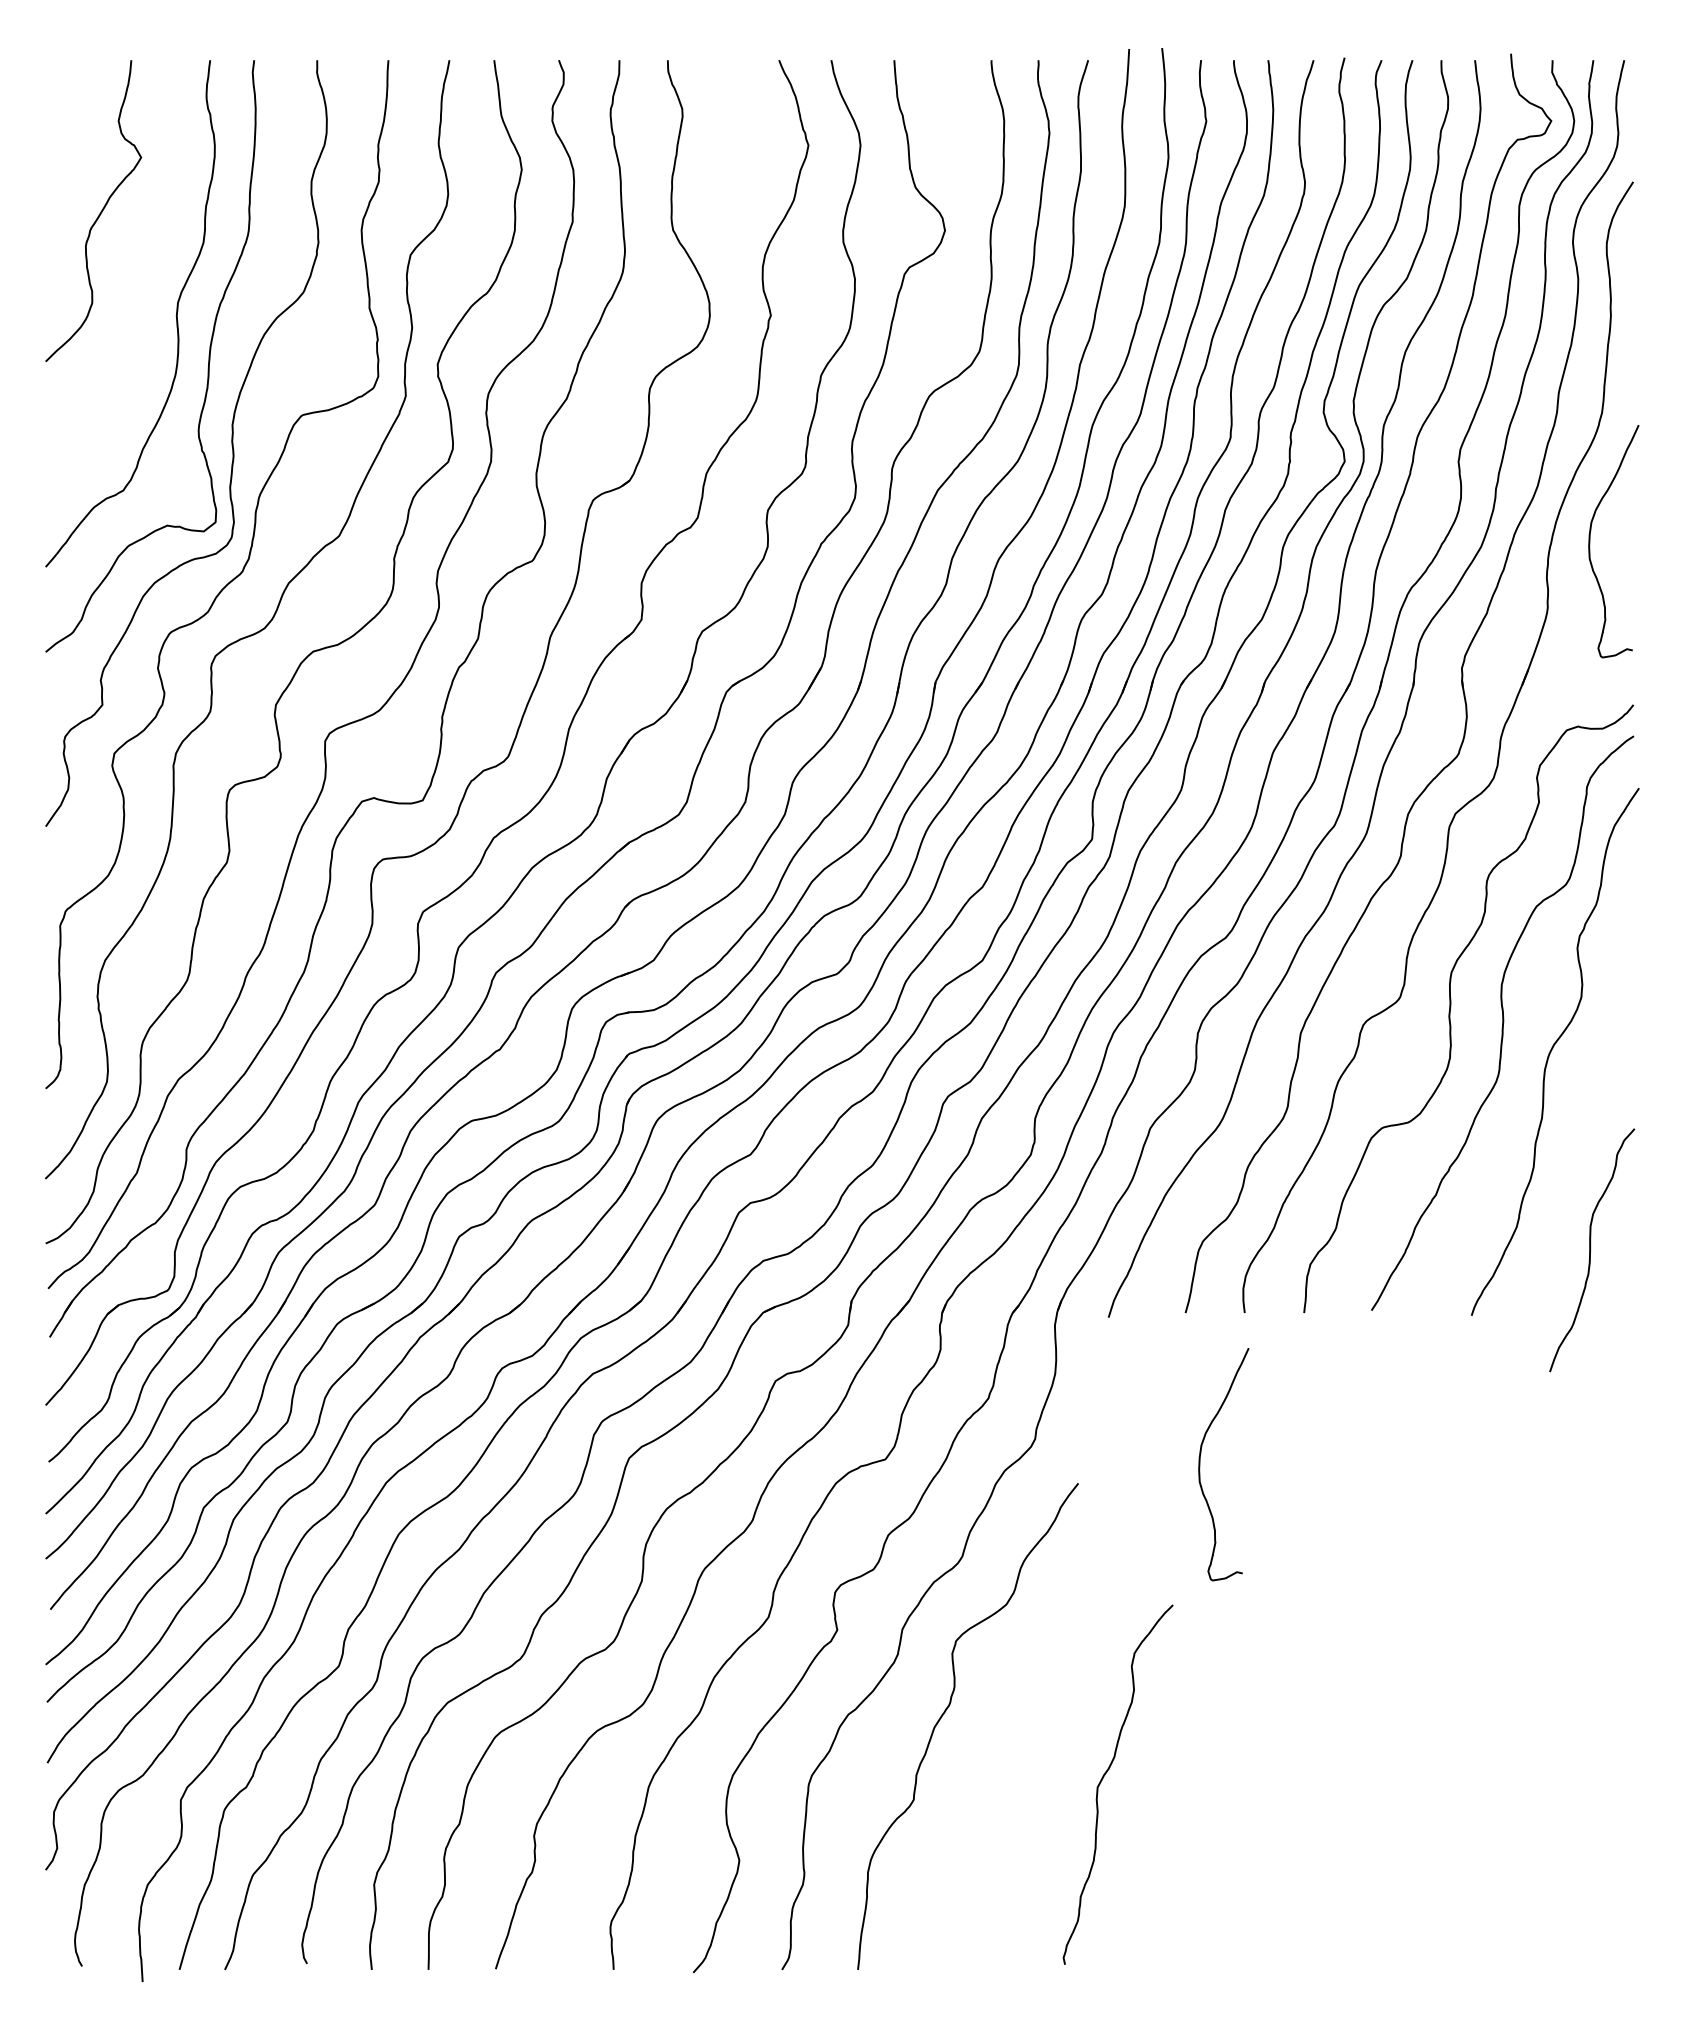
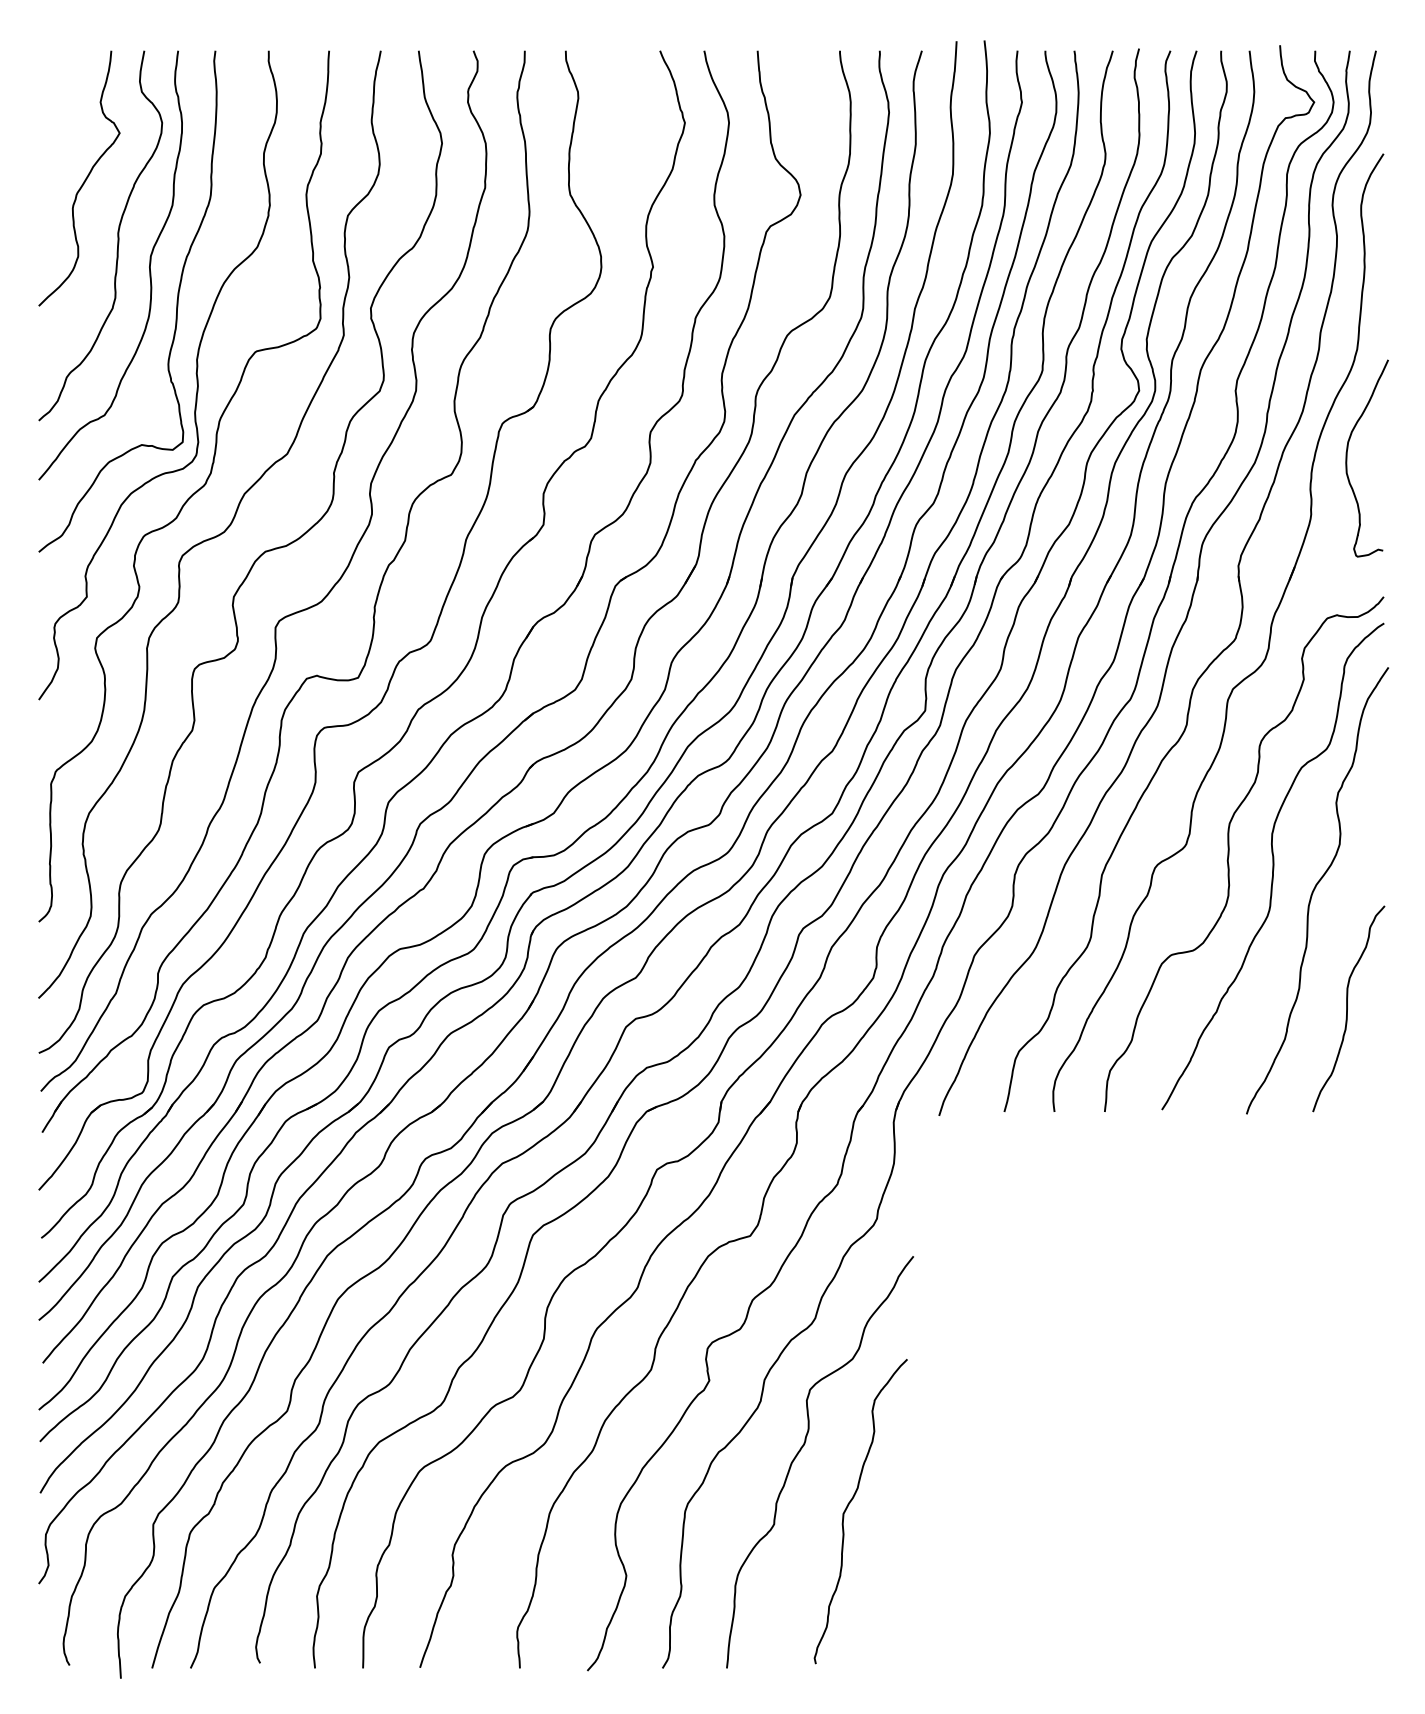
curve: (138, 278) -> (117, 235), added
curve: (1590, 1250) -> (1347, 1009), moved
curve: (1200, 1464) -> (1017, 1240), removed
curve: (1105, 1775) -> (850, 1503), moved

